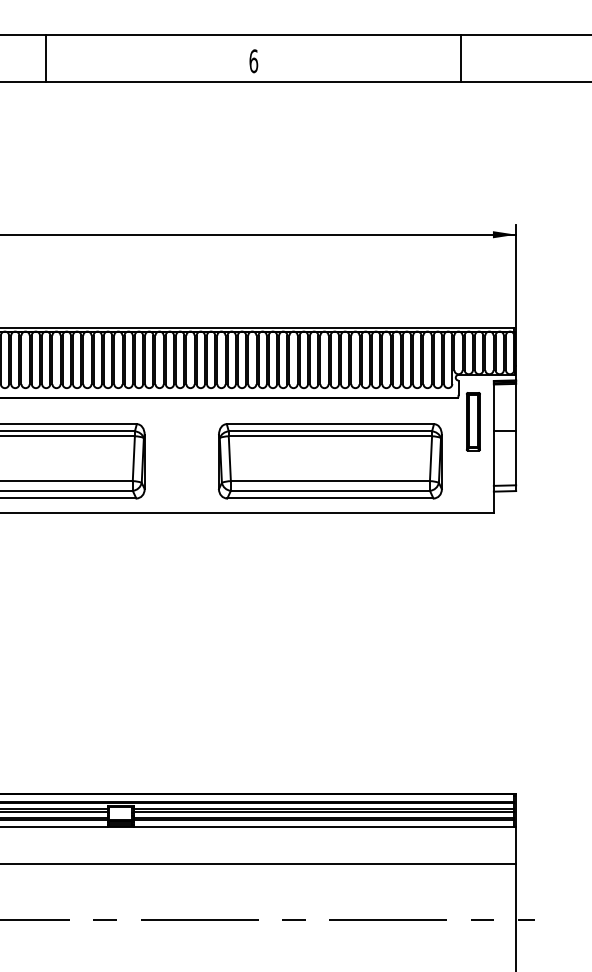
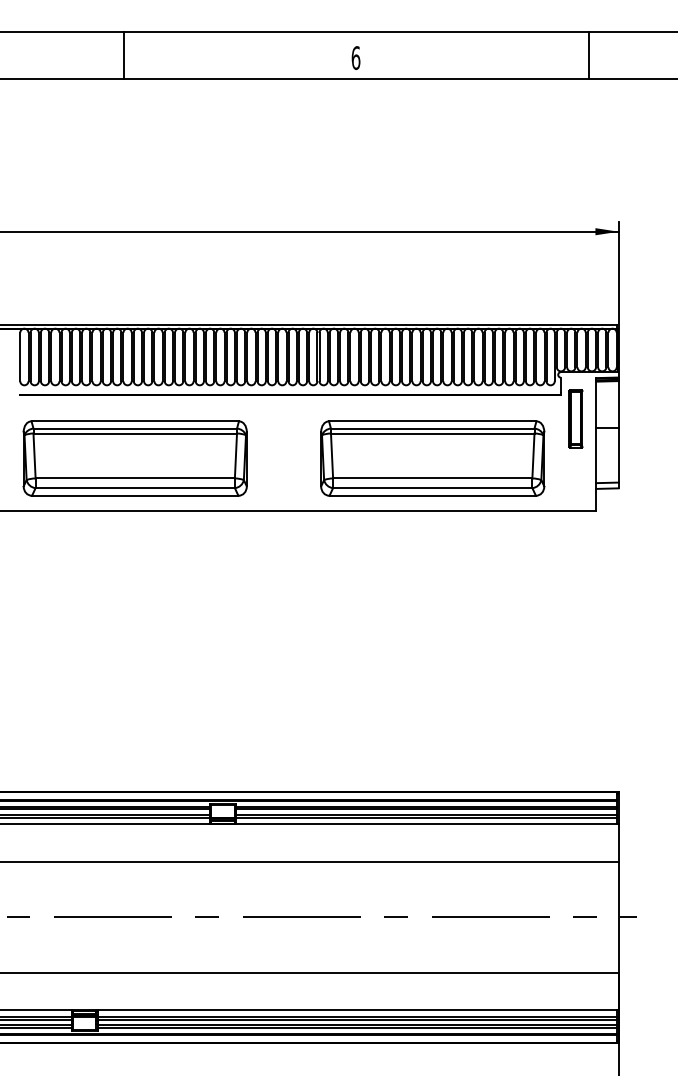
line: (45, 58) -> (123, 55), moved
line: (461, 58) -> (588, 55), moved

